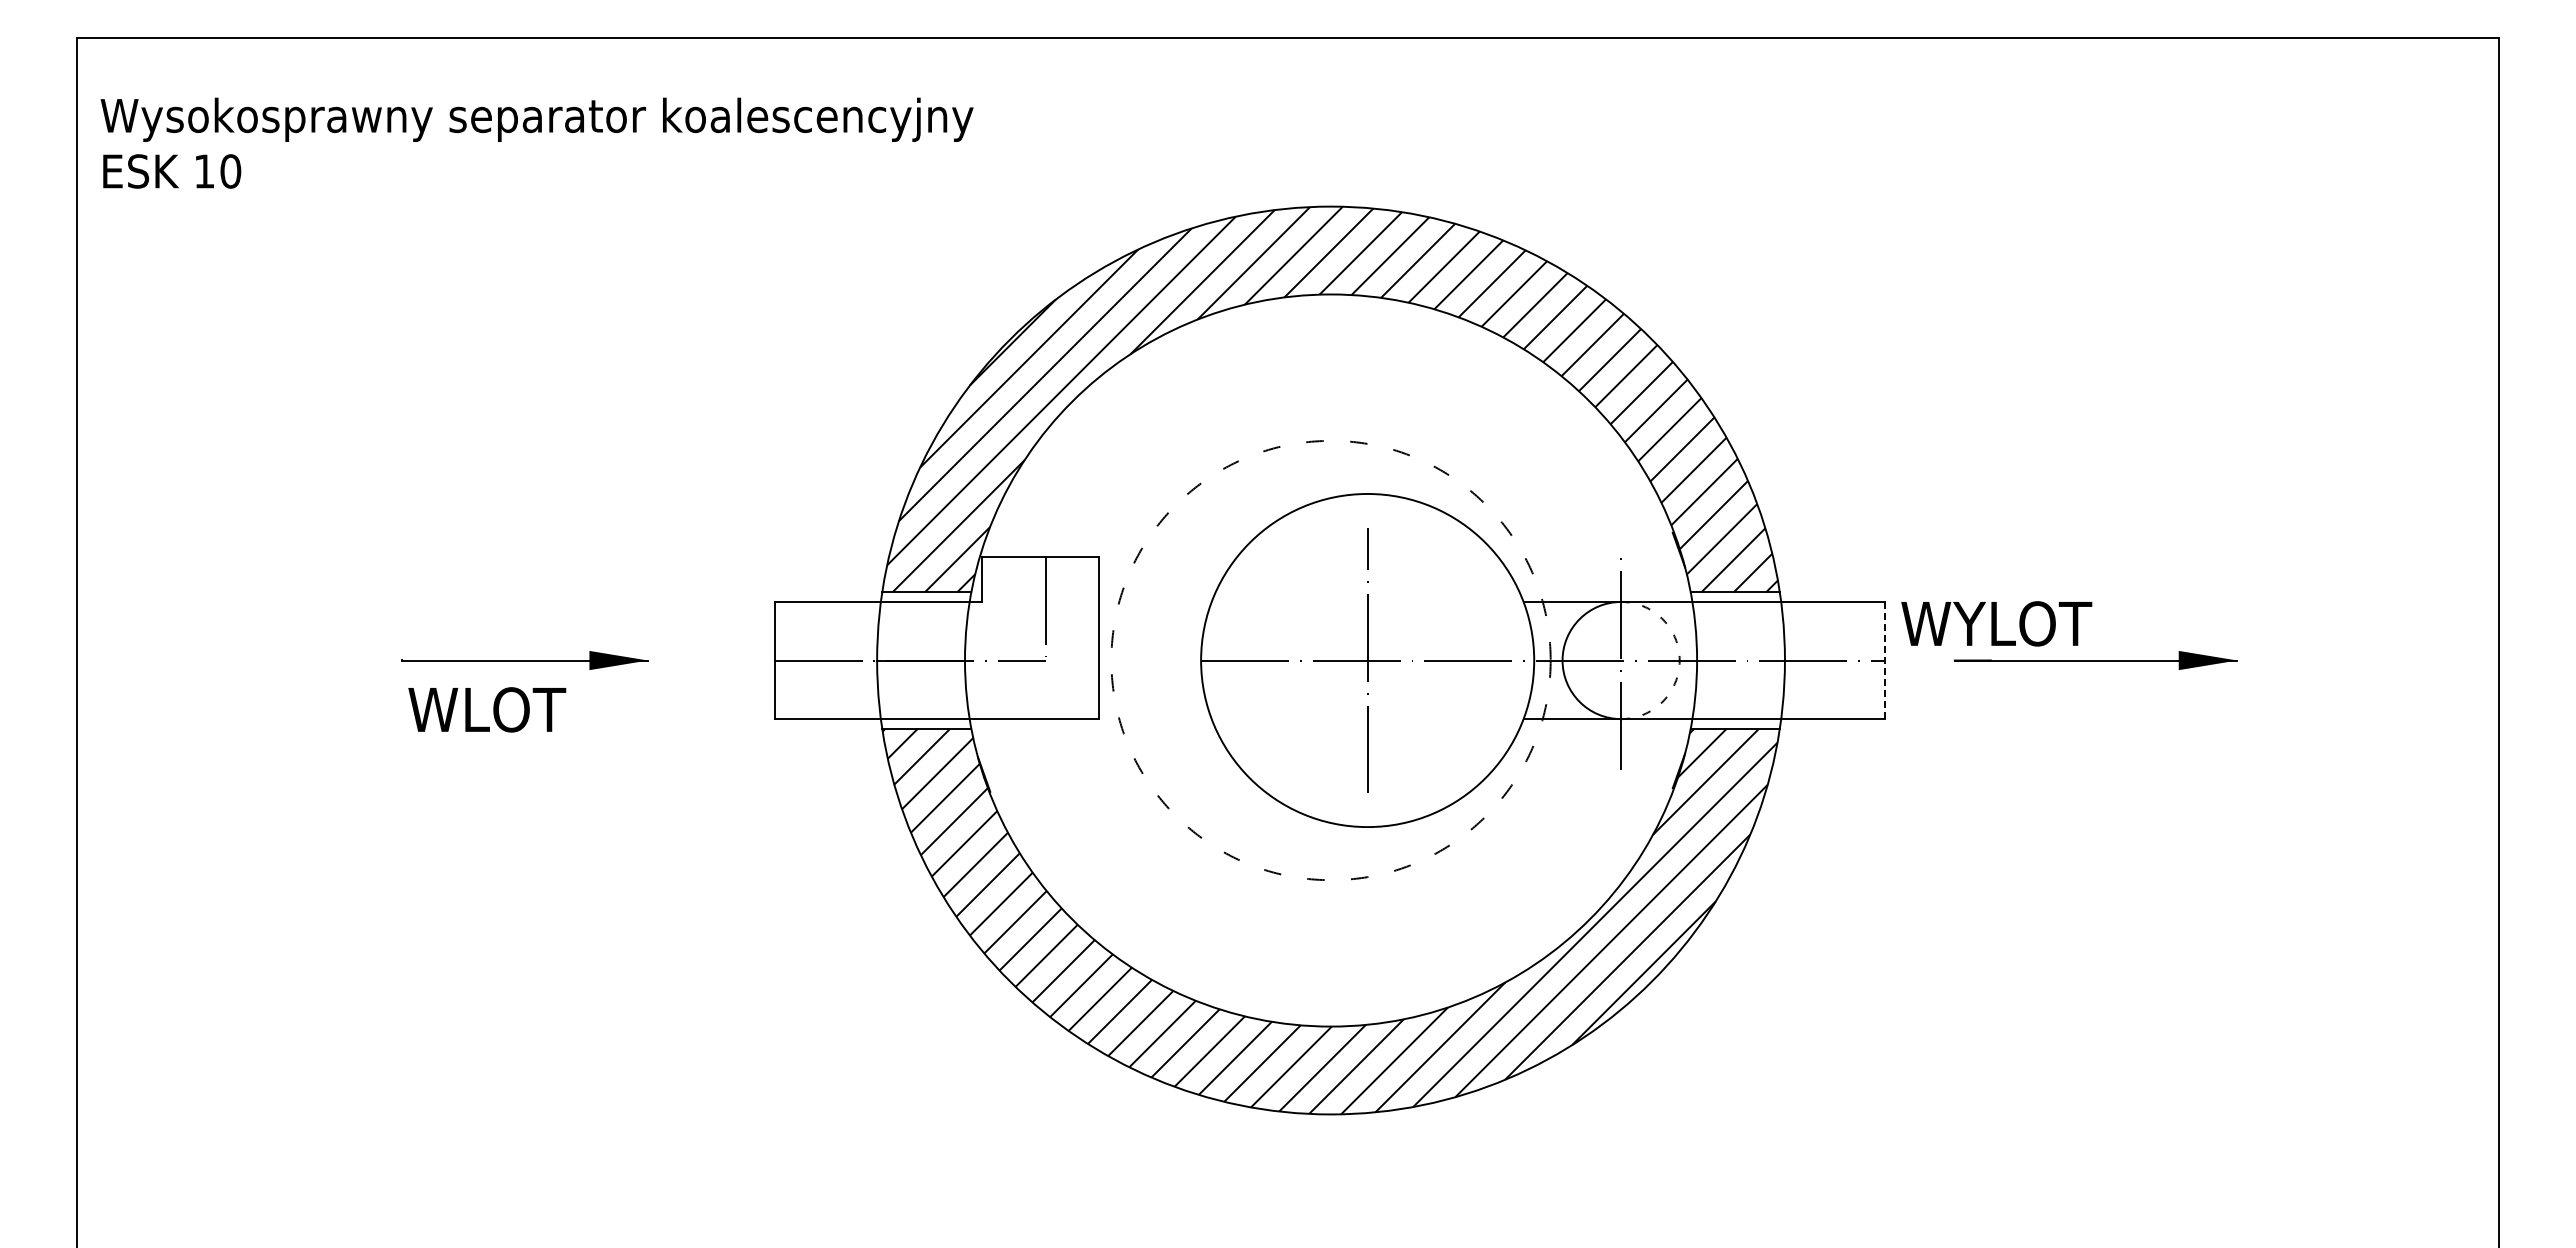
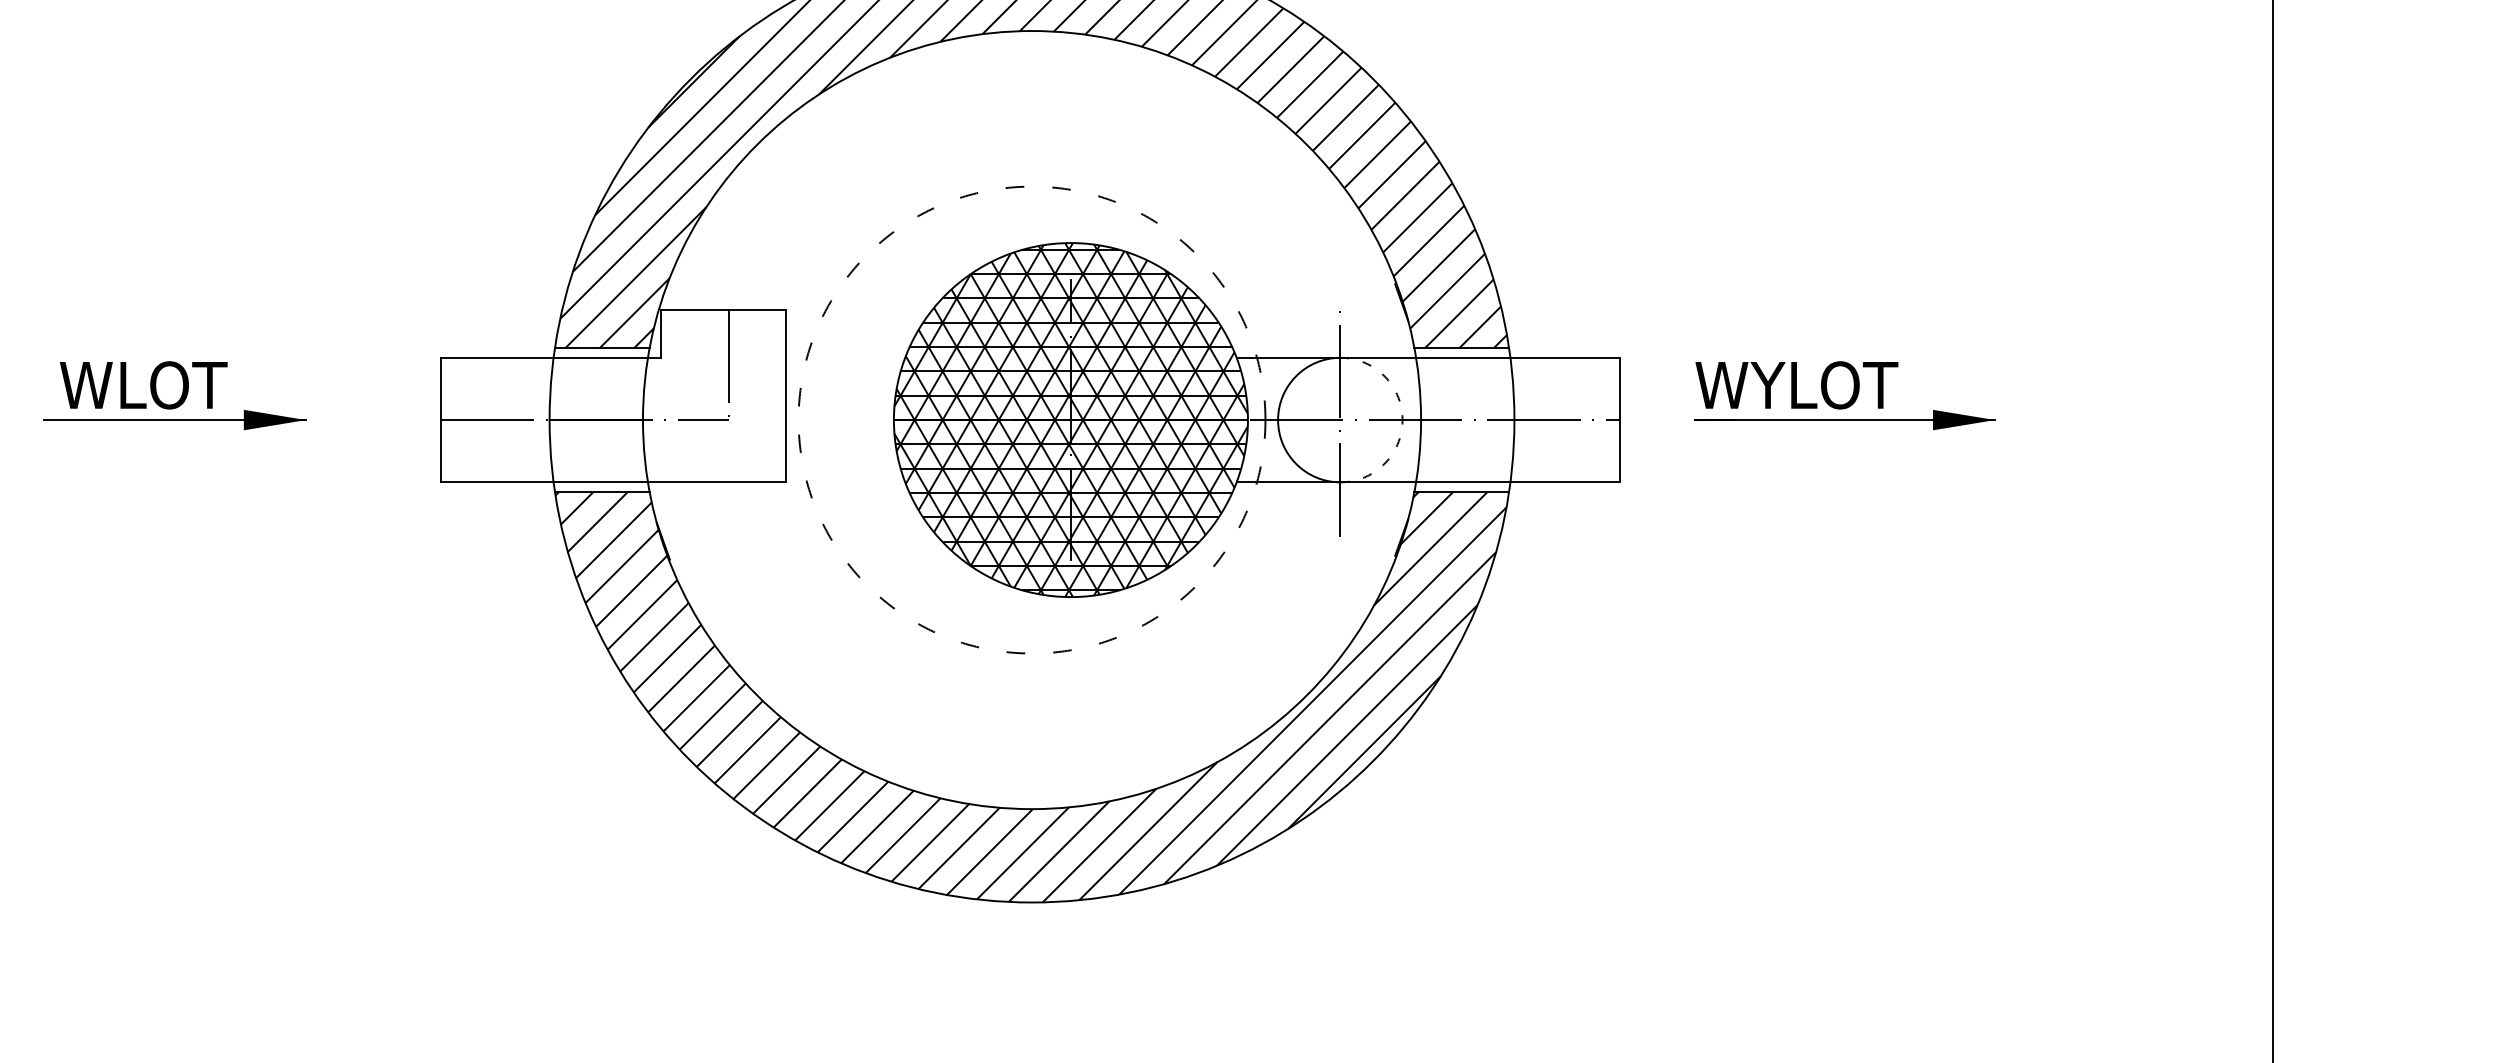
text: (1996, 623) -> (1796, 384), moved
hatch: (1367, 660) -> (1070, 420), added
line: (1884, 660) -> (1620, 420), dashed -> solid
text: (487, 709) -> (144, 384), moved

